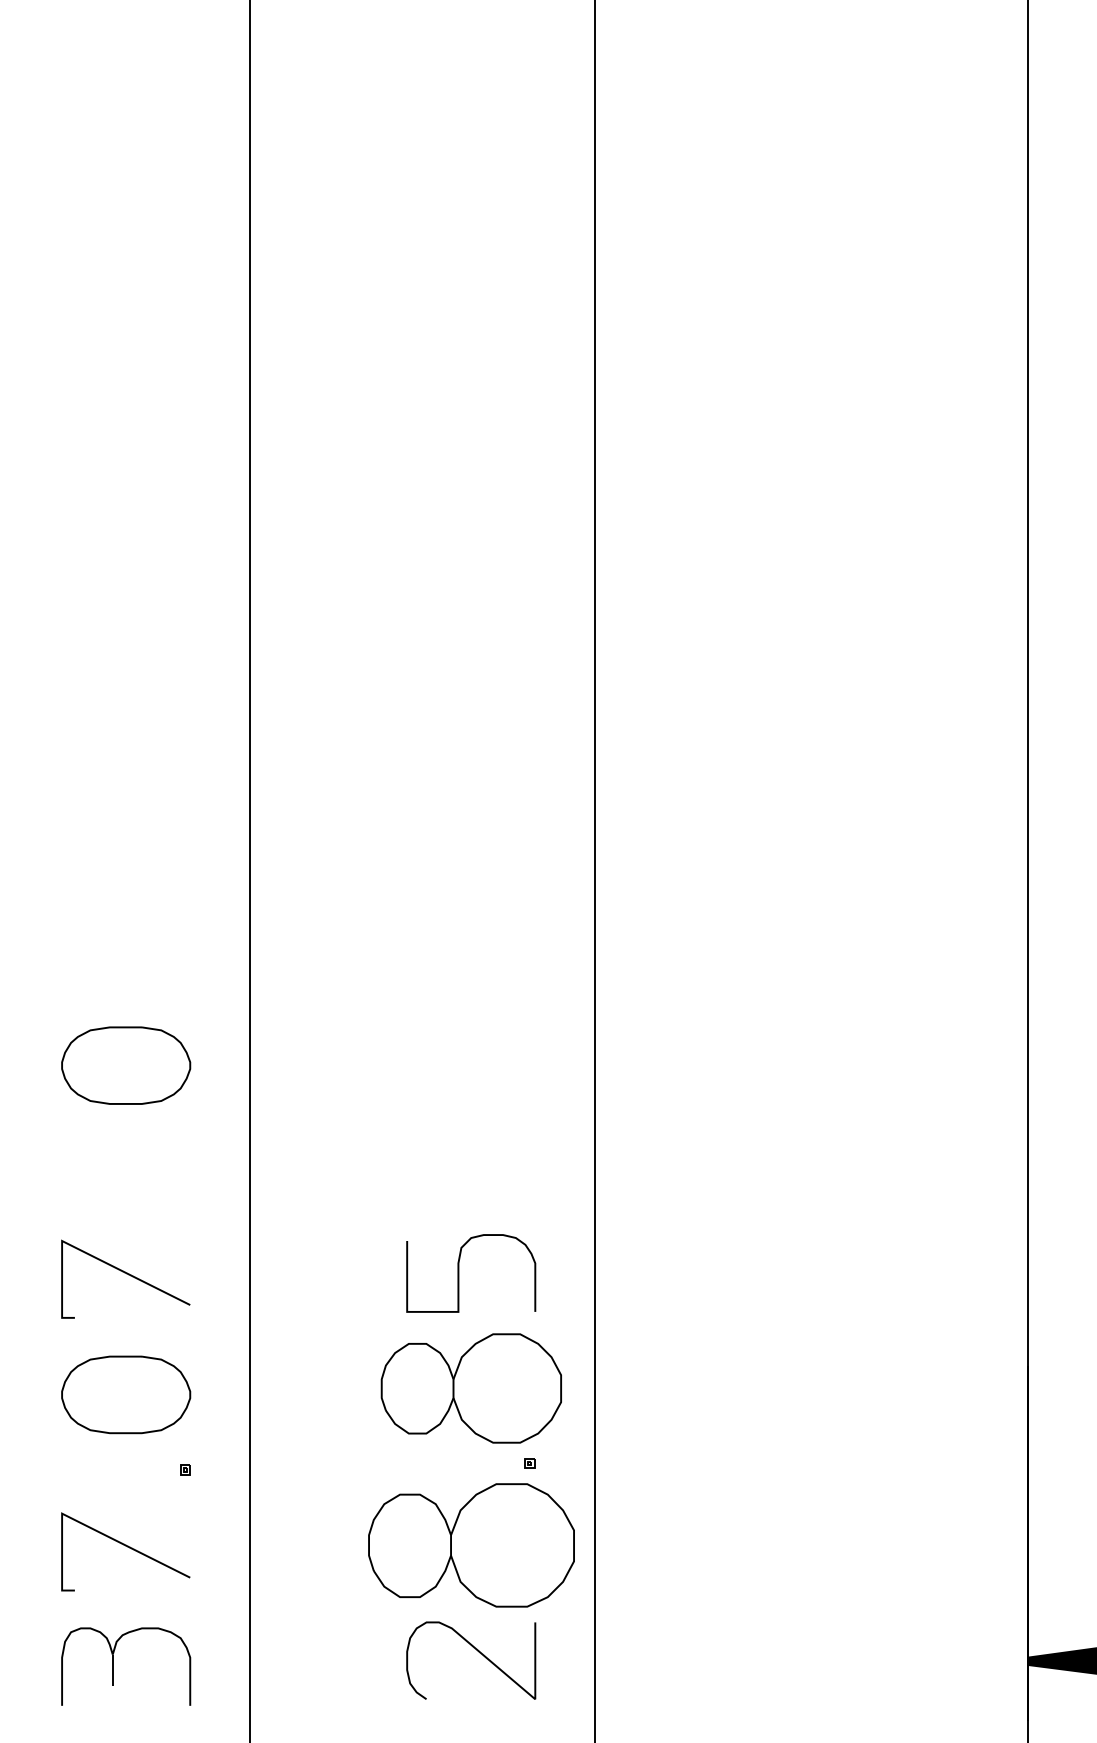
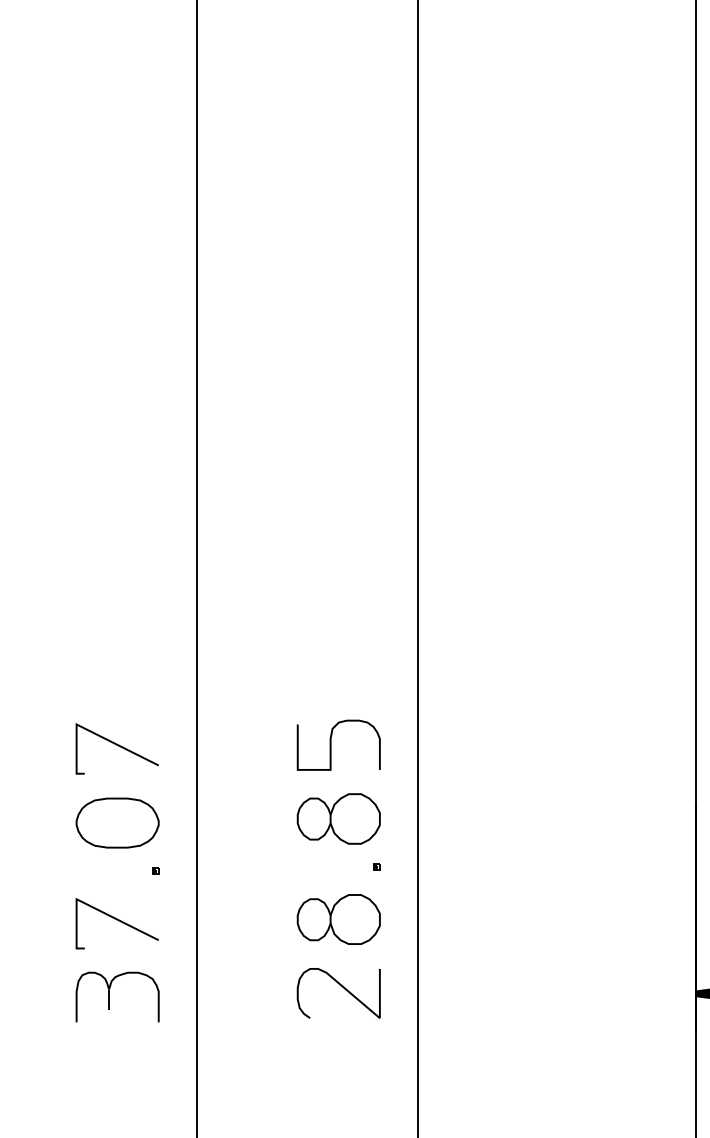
part: (125, 1064) -> (117, 611), removed
part: (470, 1387) -> (338, 818), size x0.71
part: (470, 1545) -> (338, 919), size x0.62

